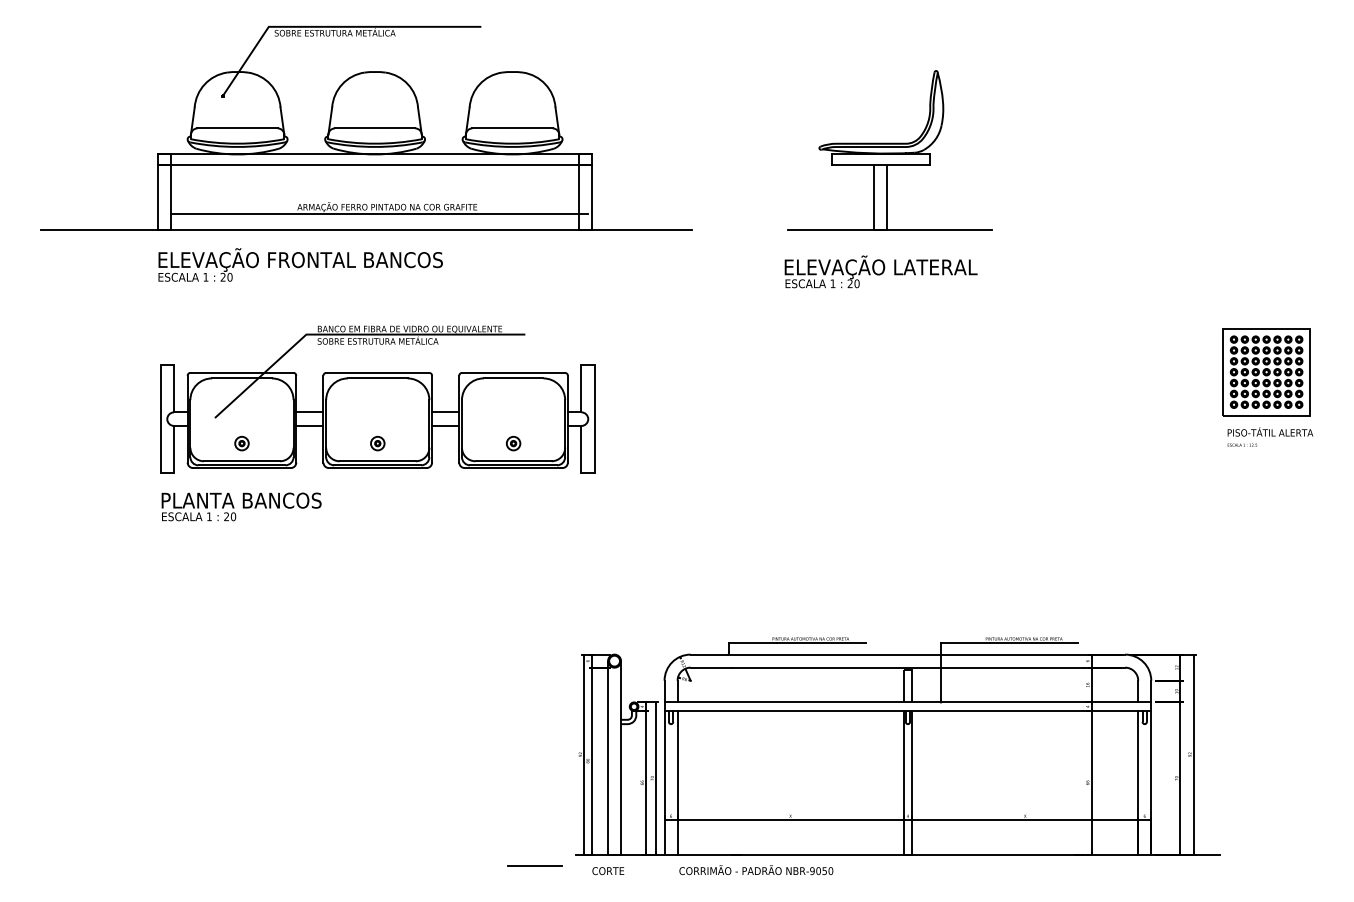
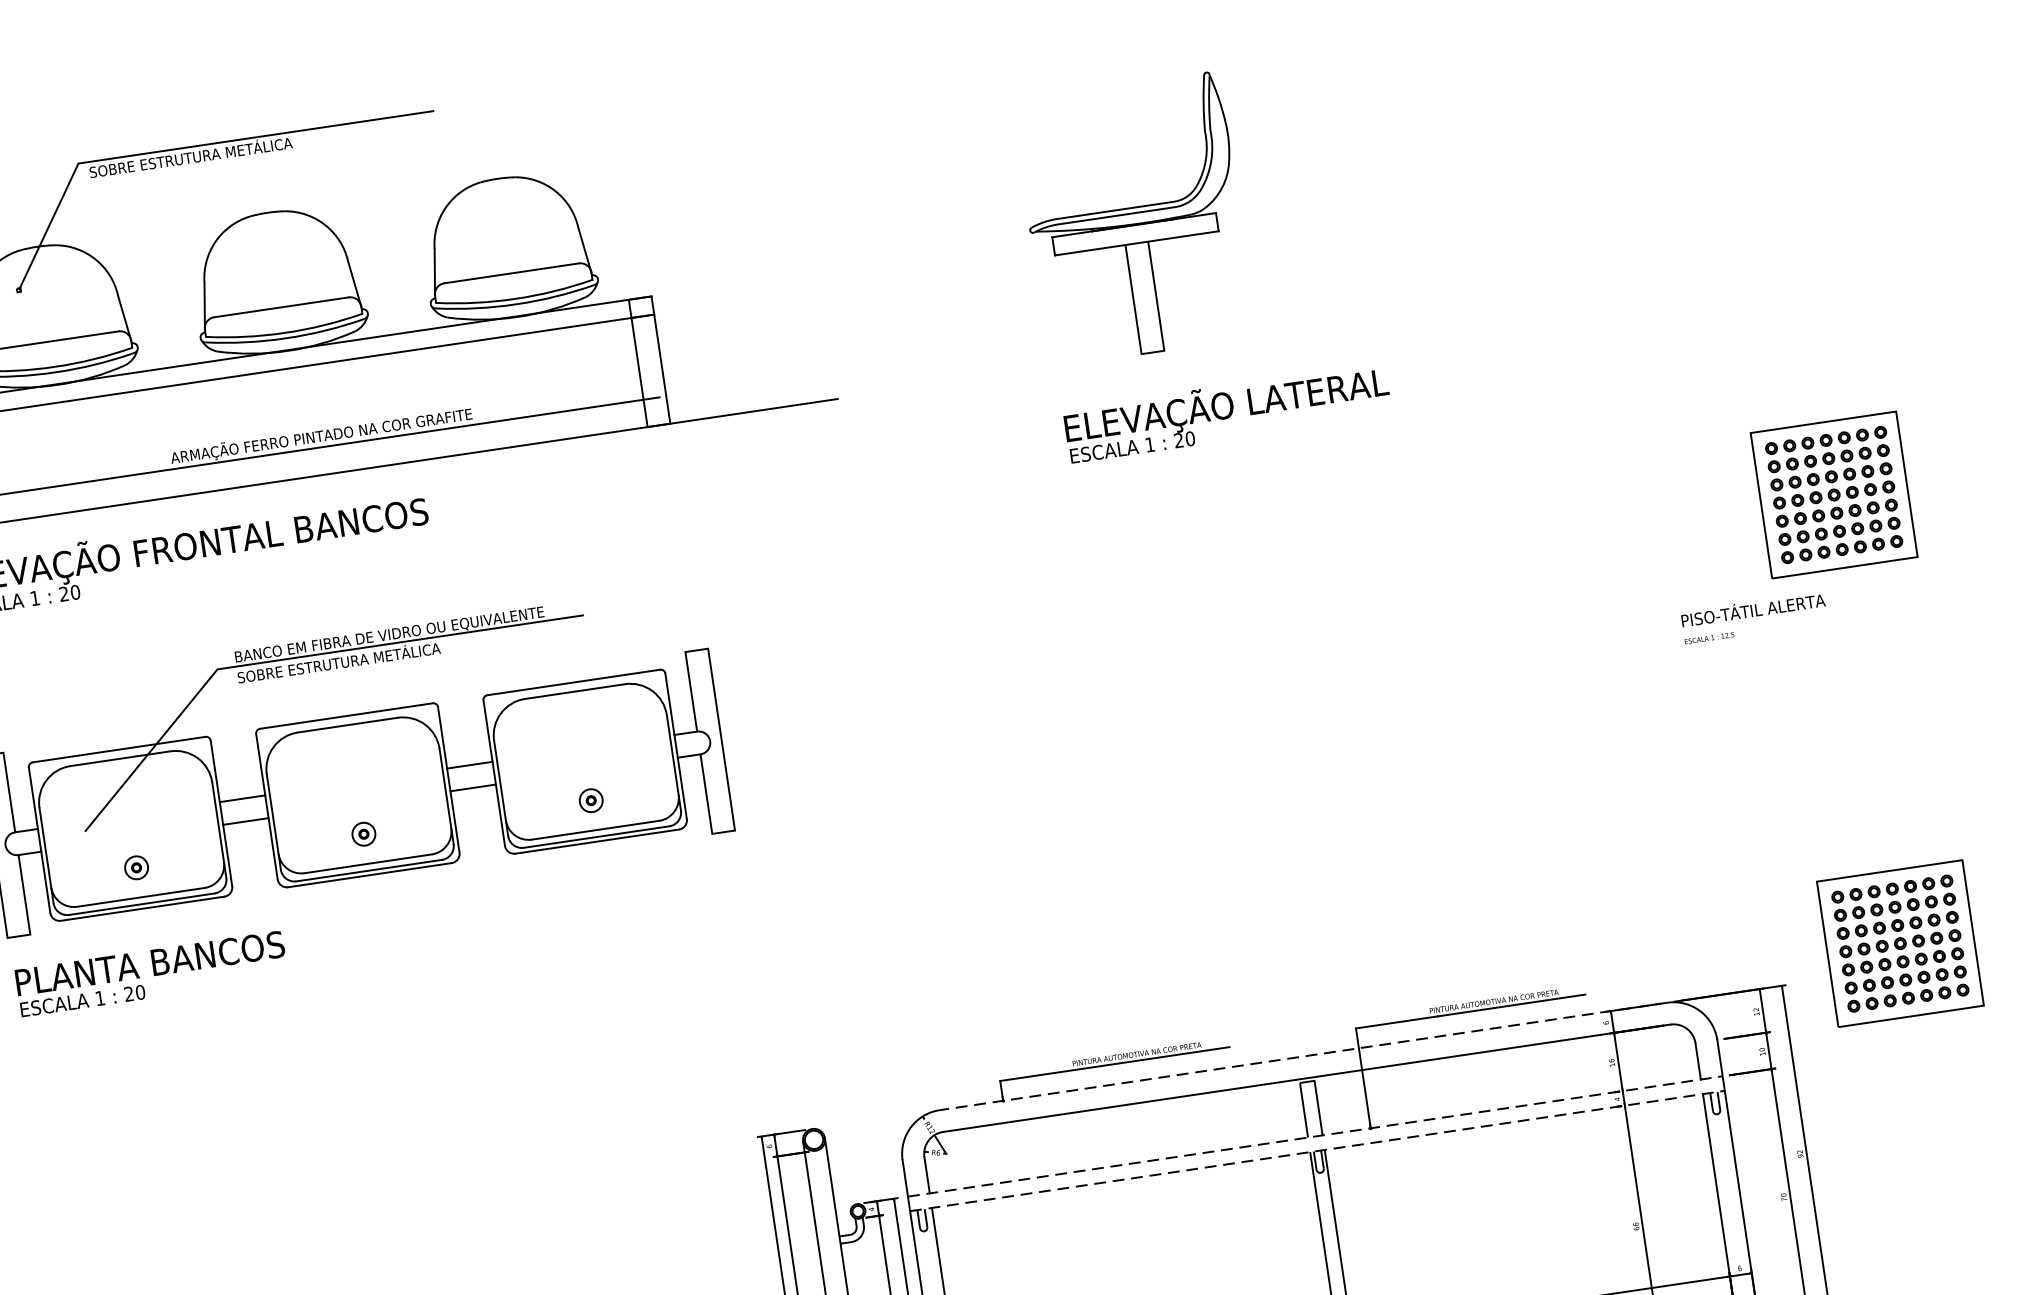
line: (889, 230) -> (1167, 351), removed
text: (880, 271) -> (1226, 412), moved
text: (1270, 436) -> (1754, 616), moved
part: (1266, 640) -> (1900, 944), added
line: (907, 654) -> (1302, 1056), solid -> dashed
line: (908, 702) -> (1316, 1136), solid -> dashed
line: (908, 711) -> (1318, 1151), solid -> dashed

